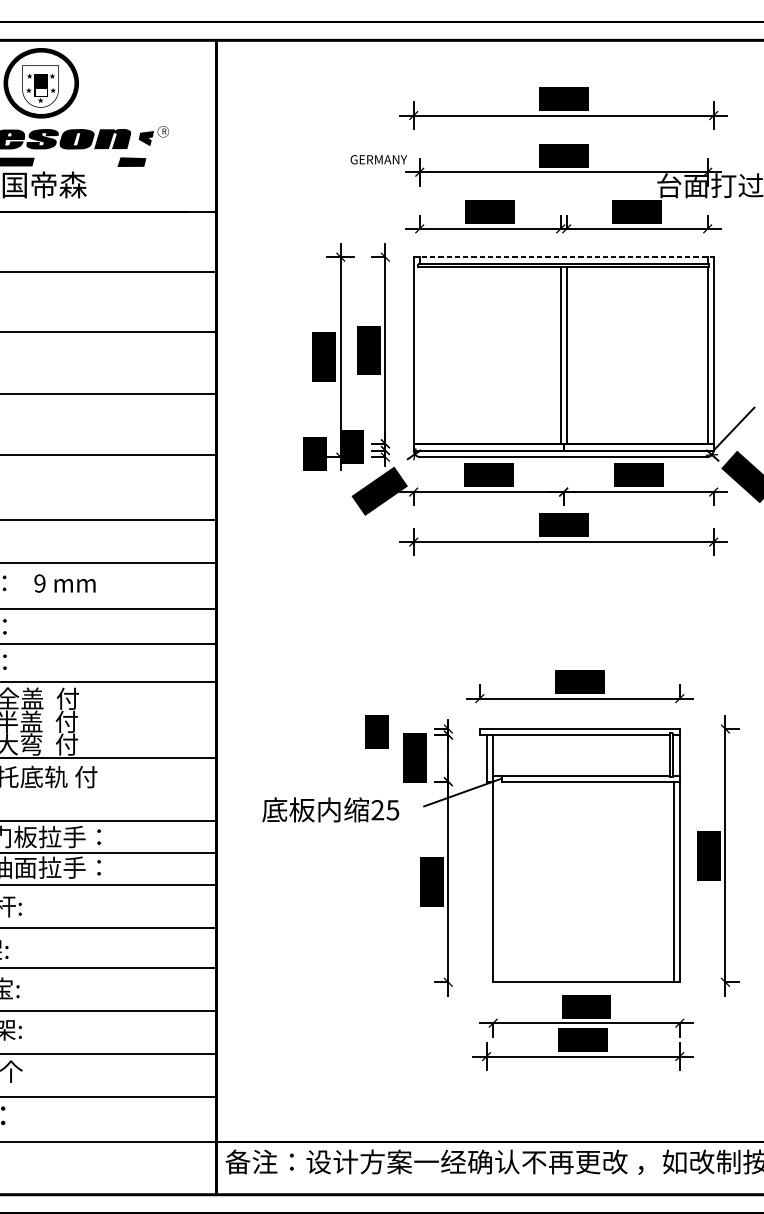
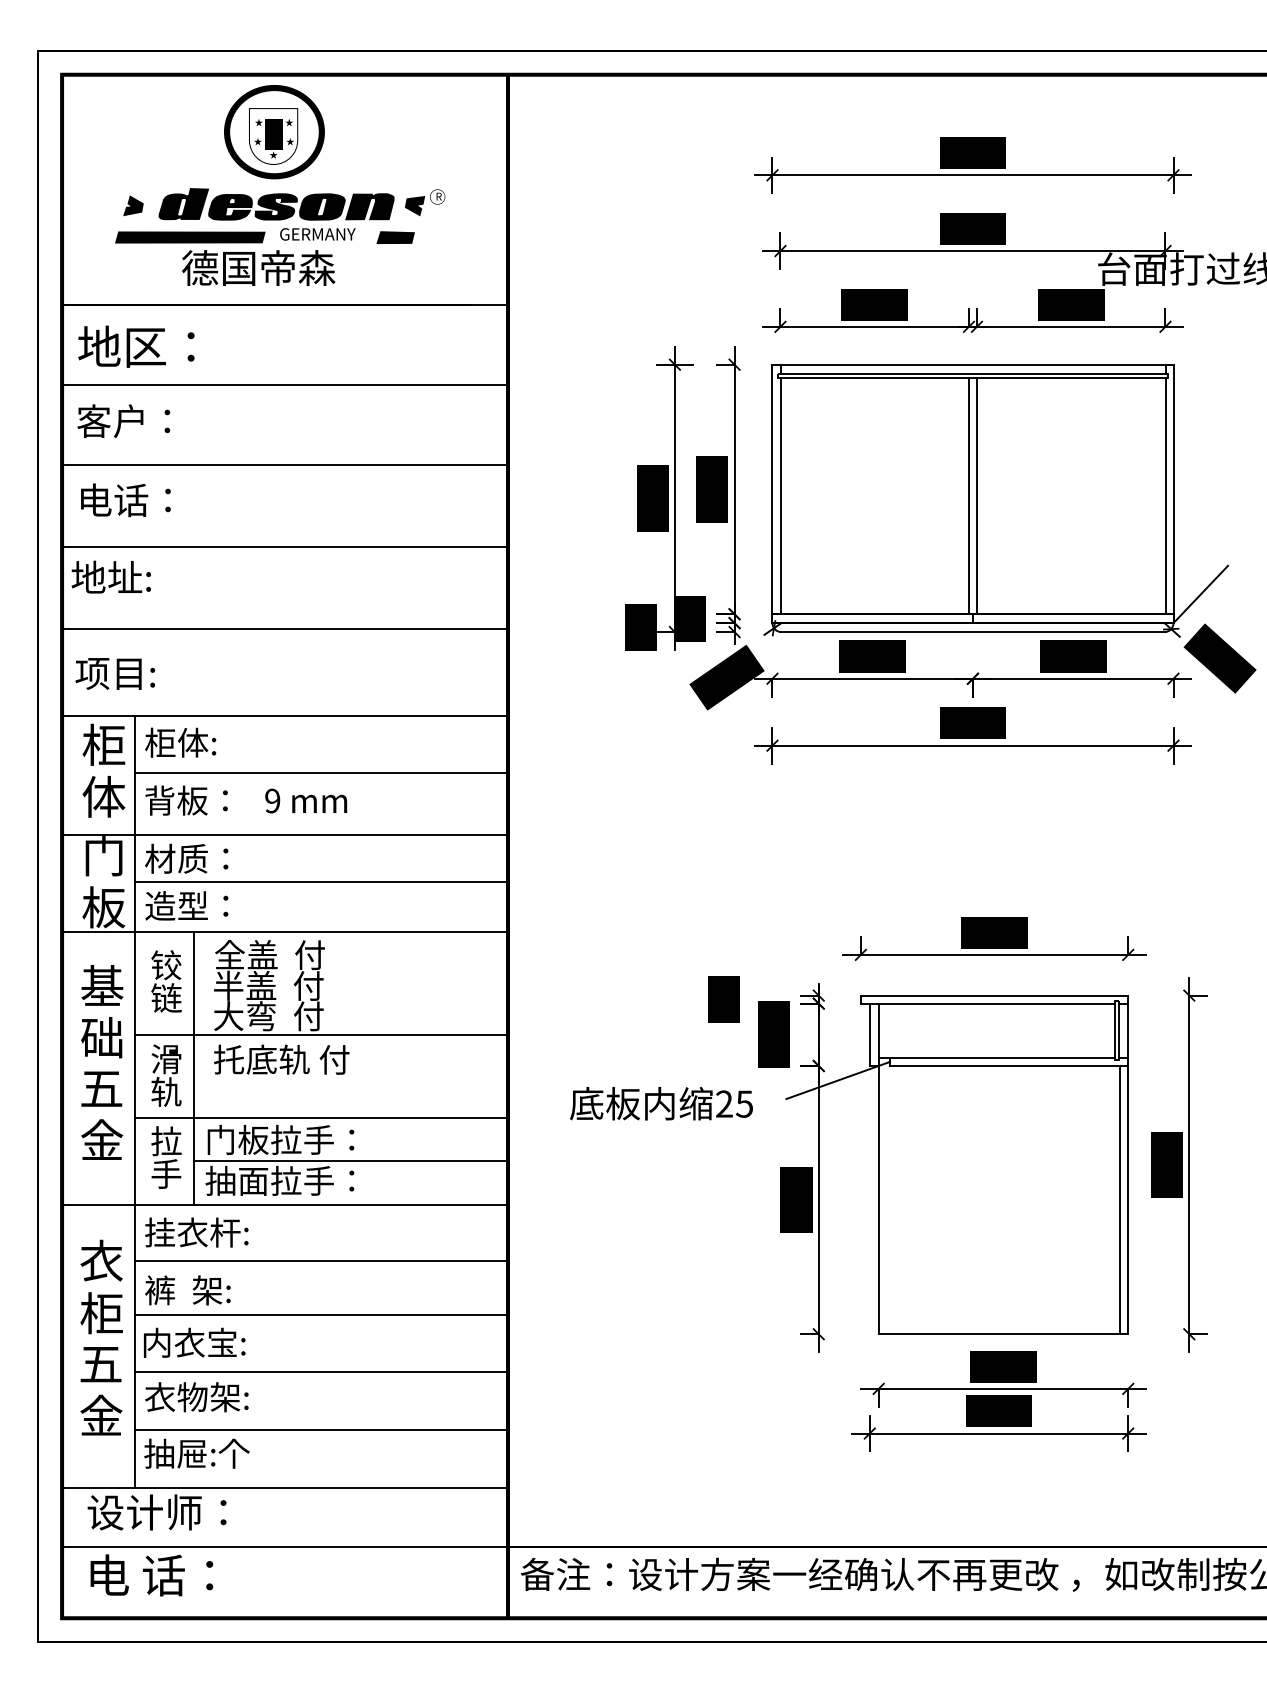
fill: (40, 91) -> (273, 143), added
text: (378, 159) -> (317, 234), moved
line: (563, 257) -> (972, 364), dashed -> solid
line: (419, 355) -> (780, 495), added

